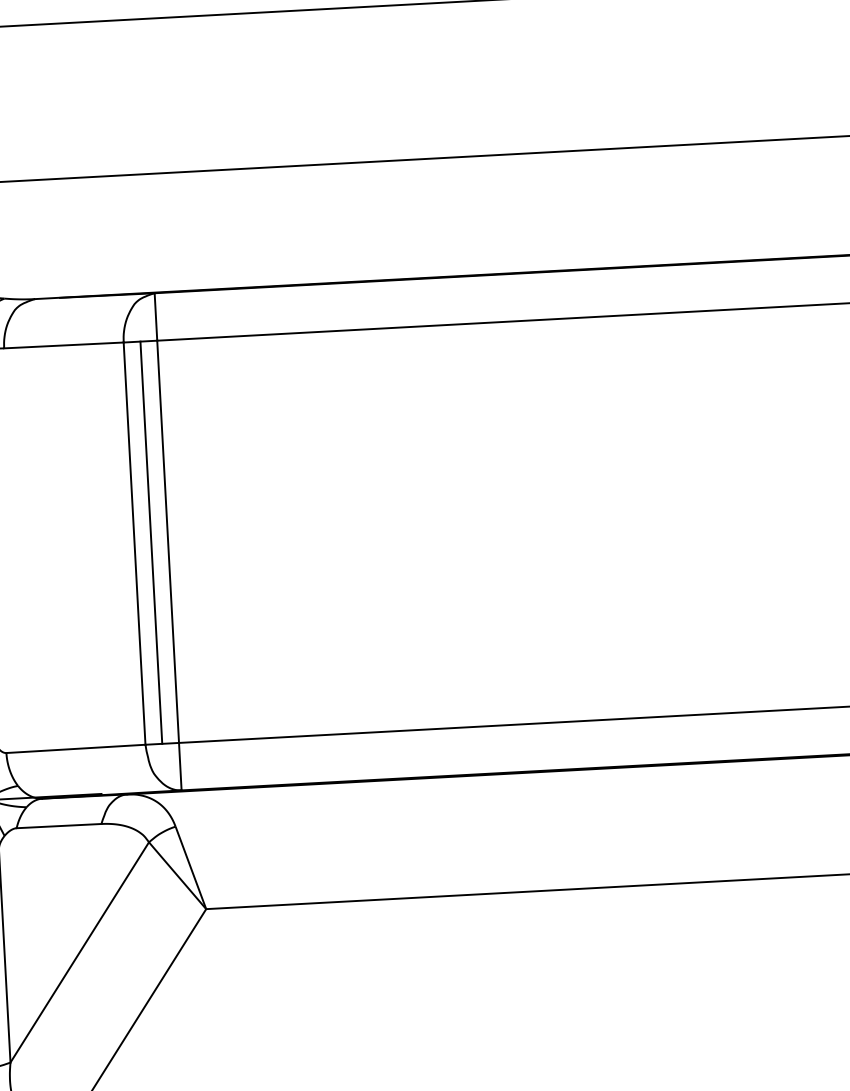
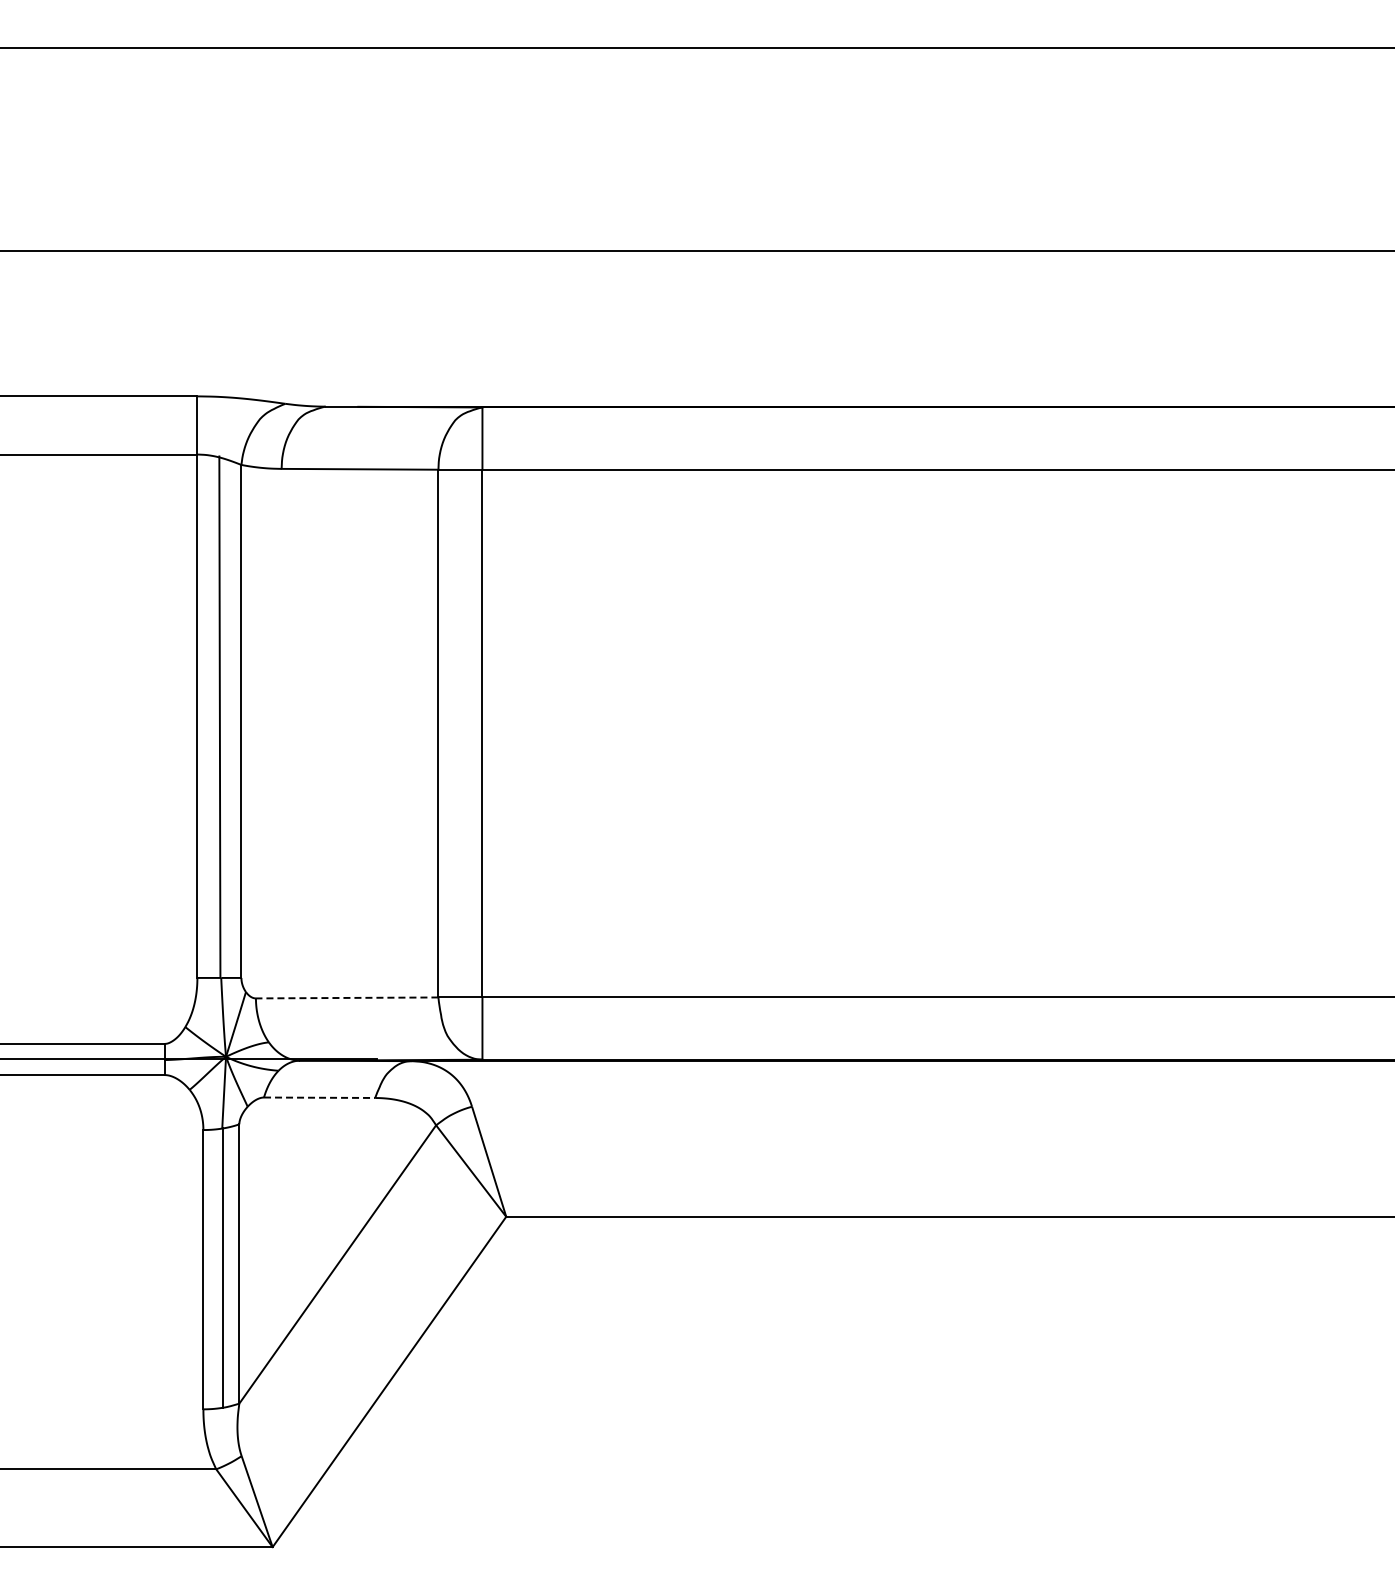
line: (151, 542) -> (460, 733), removed
line: (75, 748) -> (346, 997), solid -> dashed
line: (58, 825) -> (319, 1097), solid -> dashed

